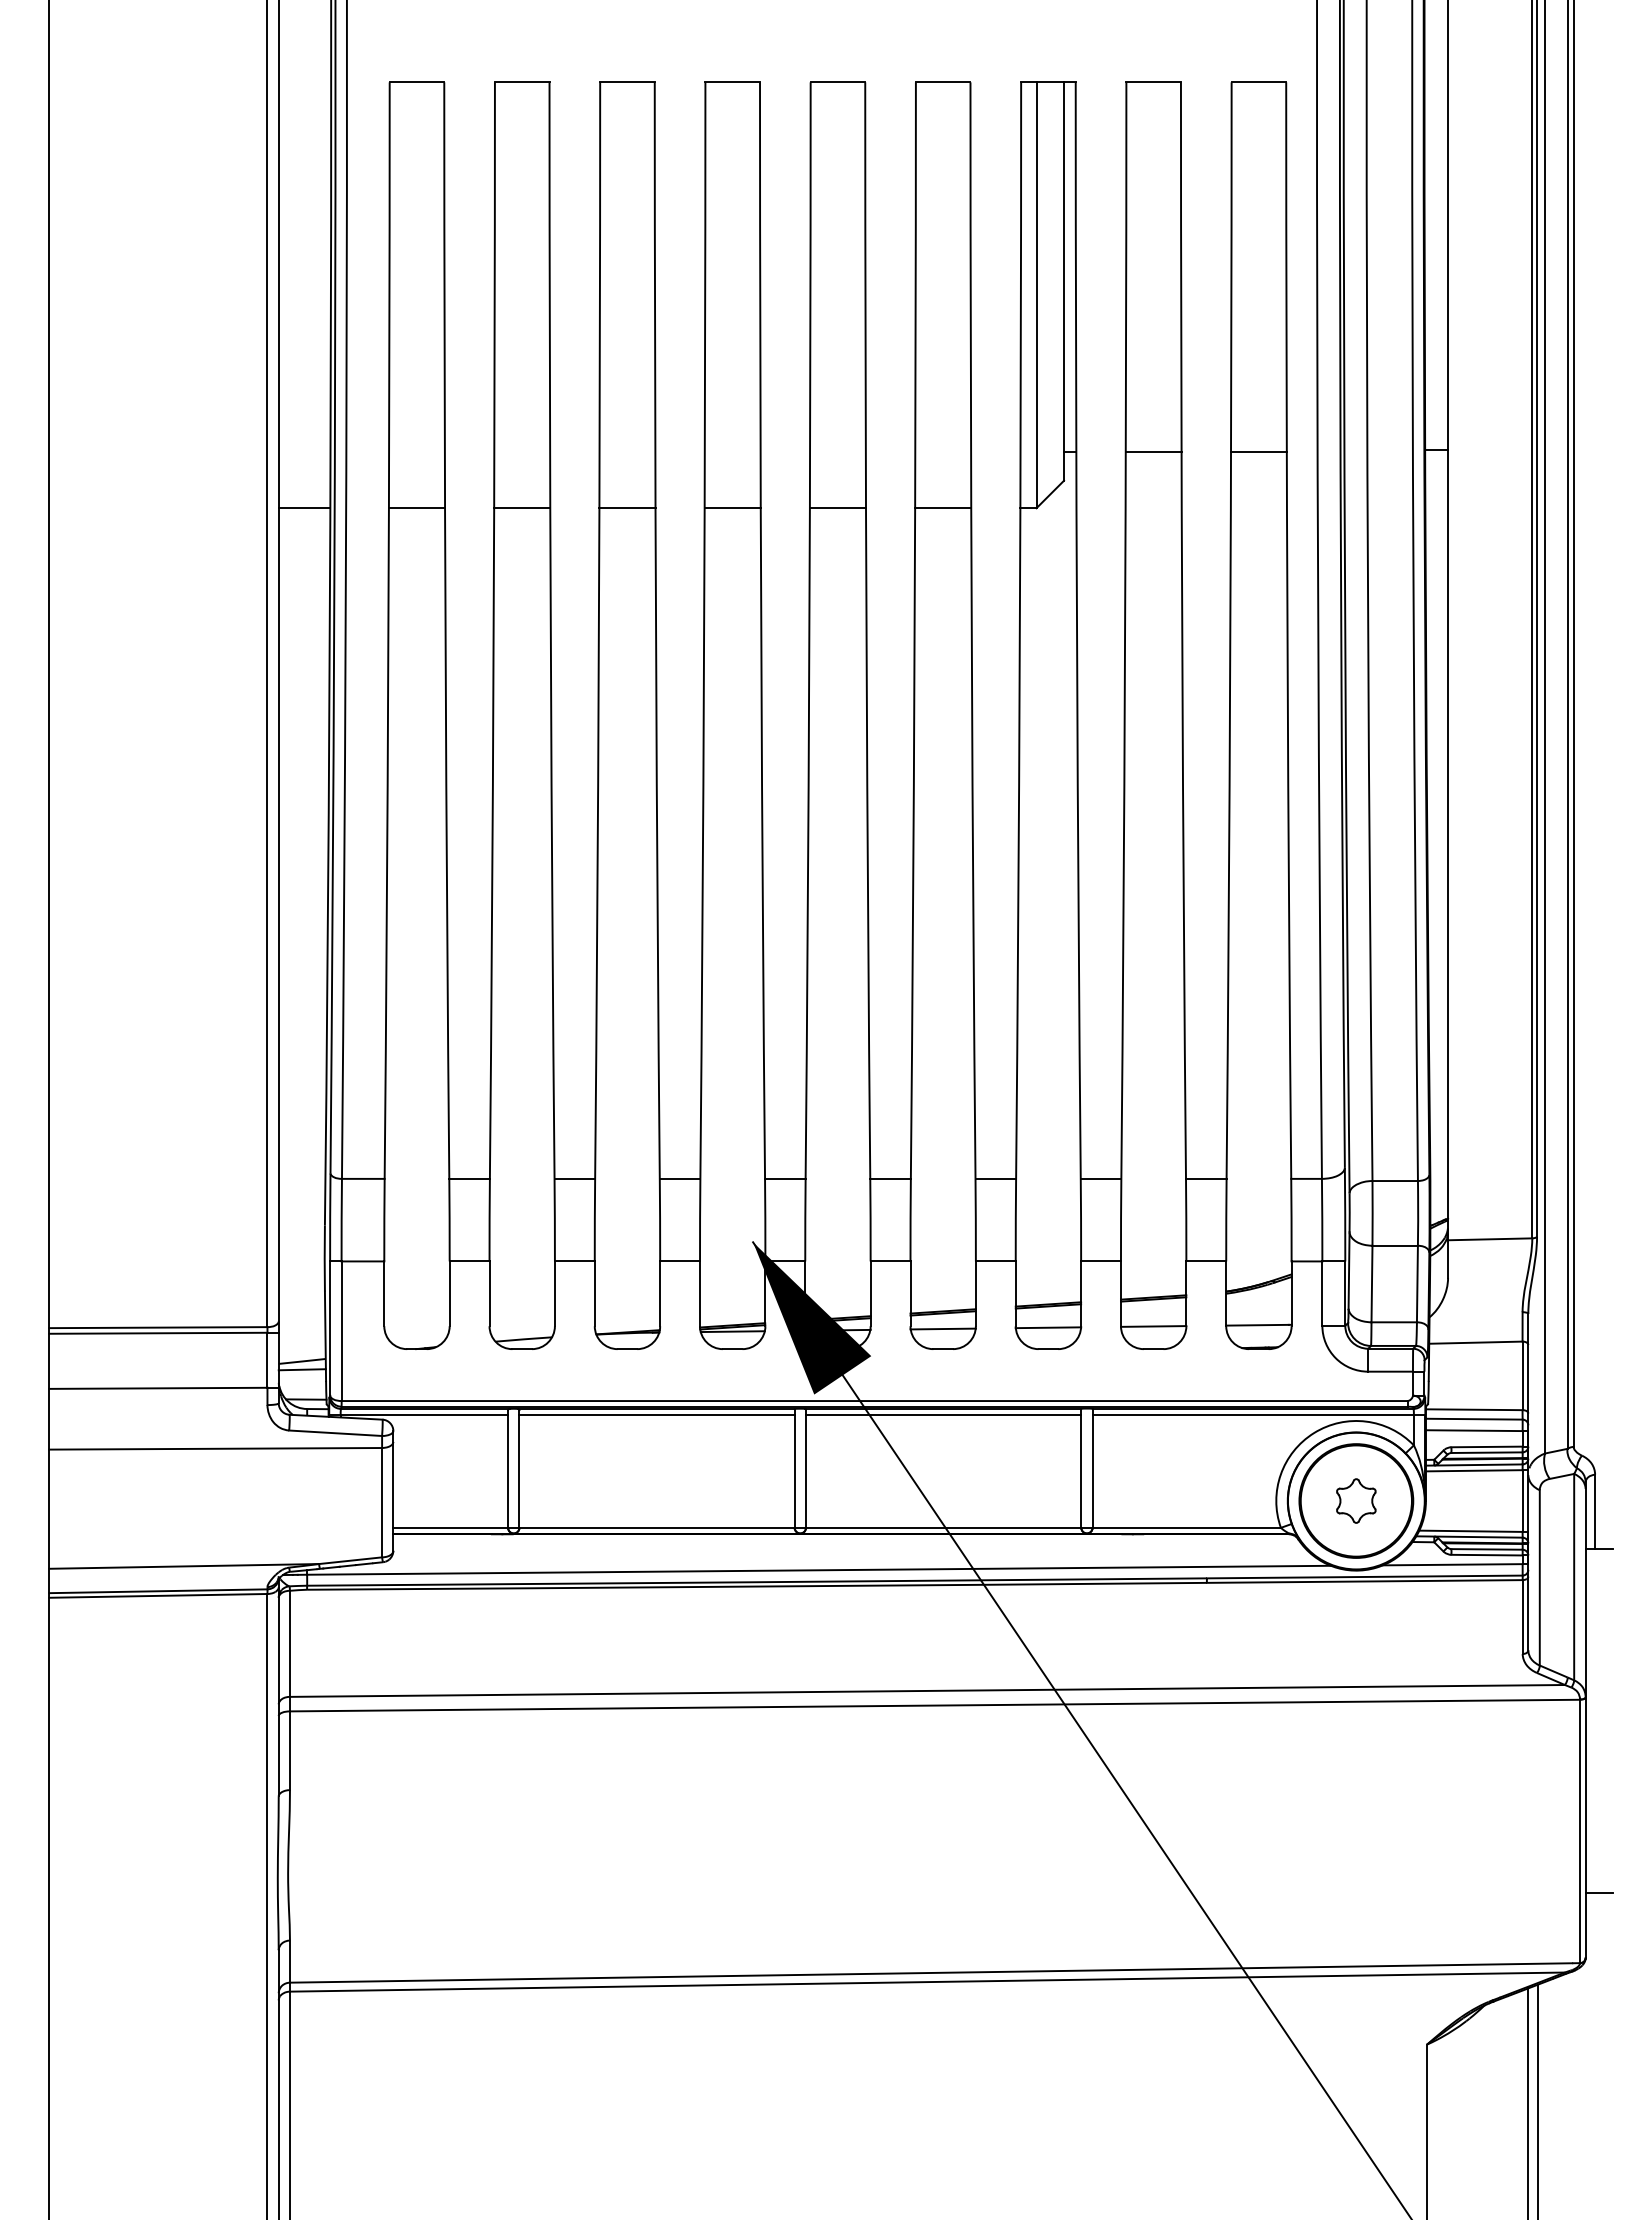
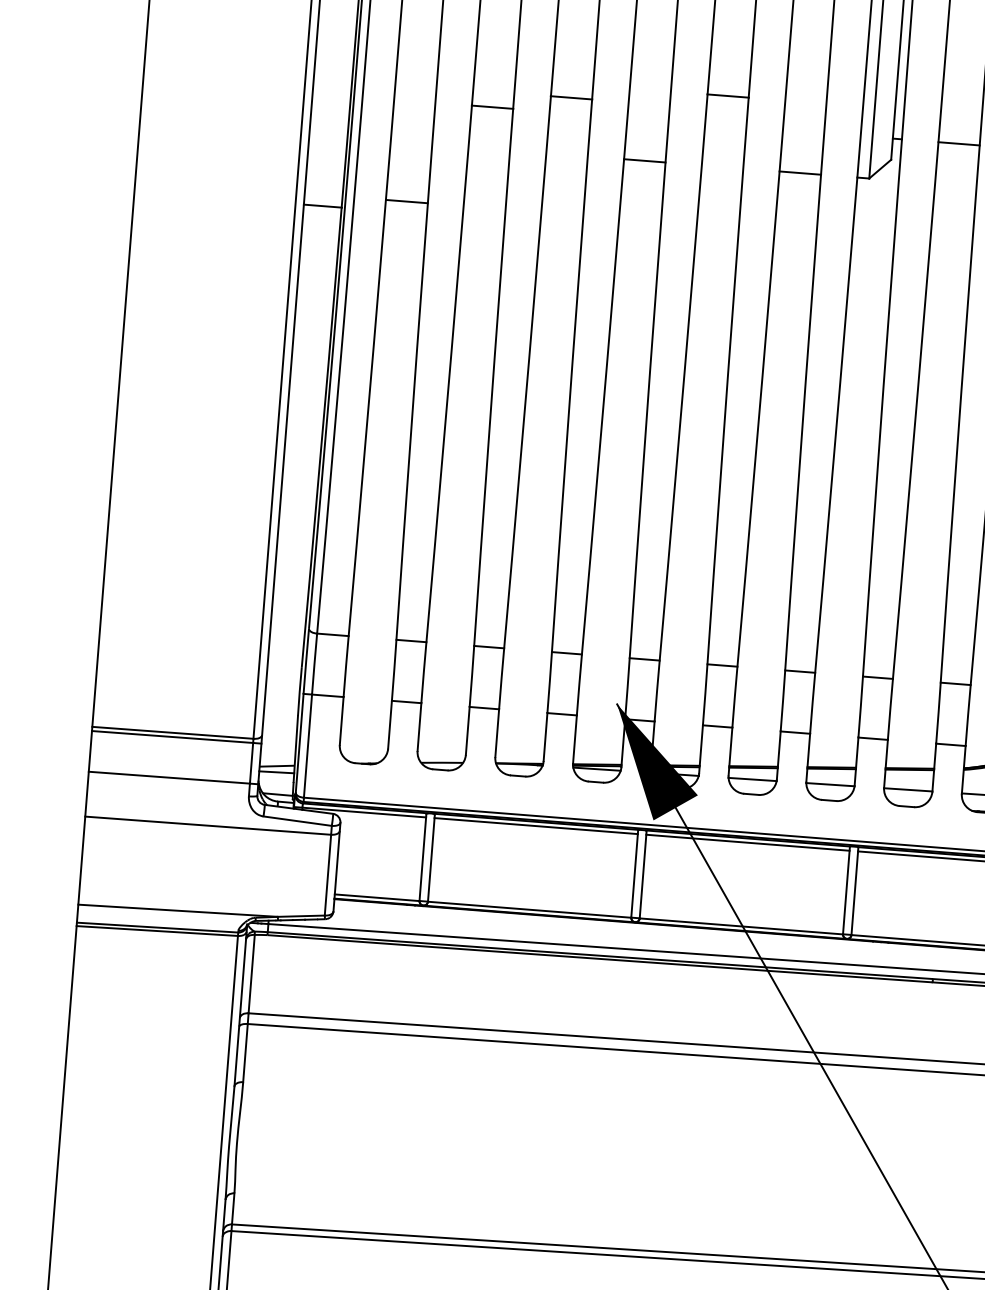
line: (304, 508) -> (322, 206), moved
line: (416, 508) -> (406, 201), moved
line: (522, 508) -> (492, 107), moved
line: (627, 508) -> (571, 98), moved
line: (837, 508) -> (727, 96), moved

